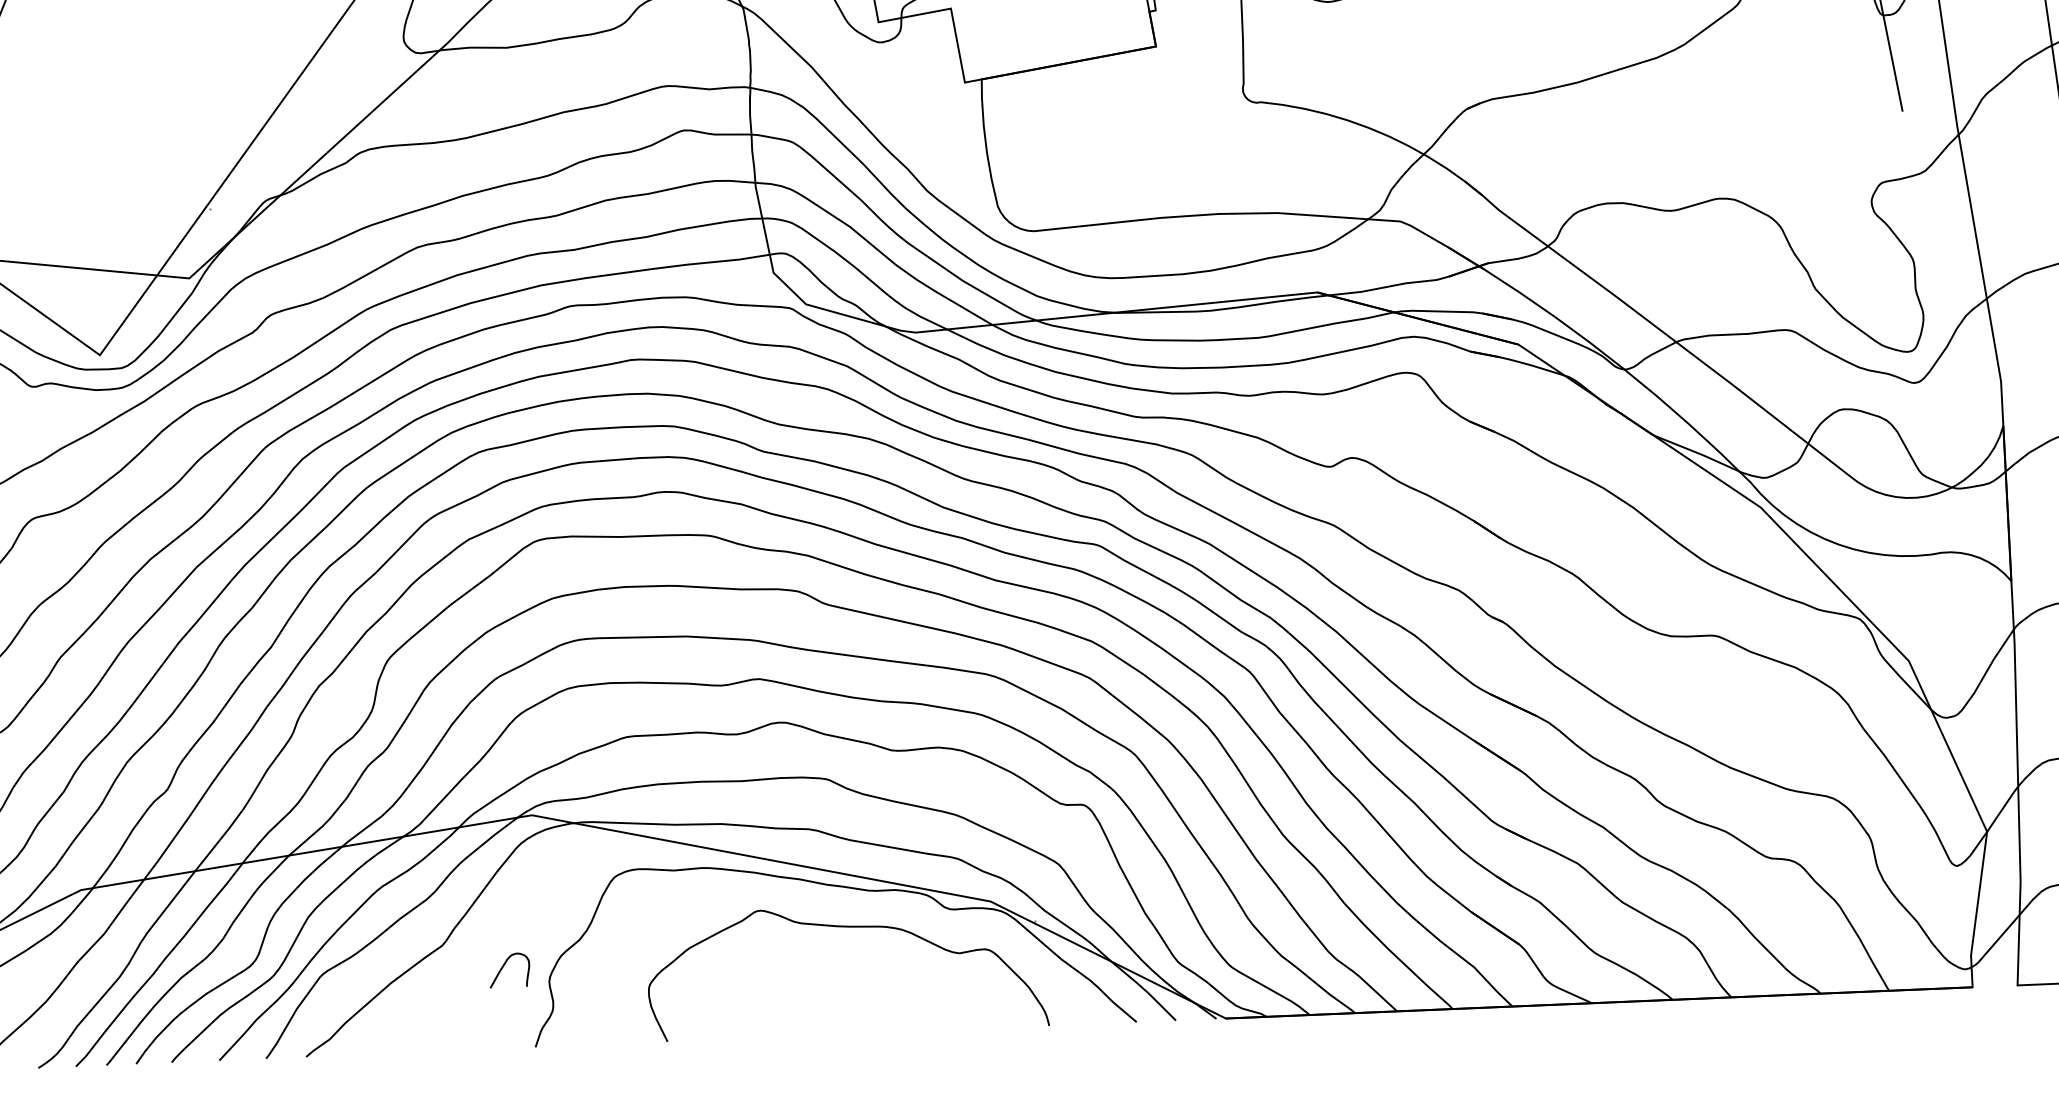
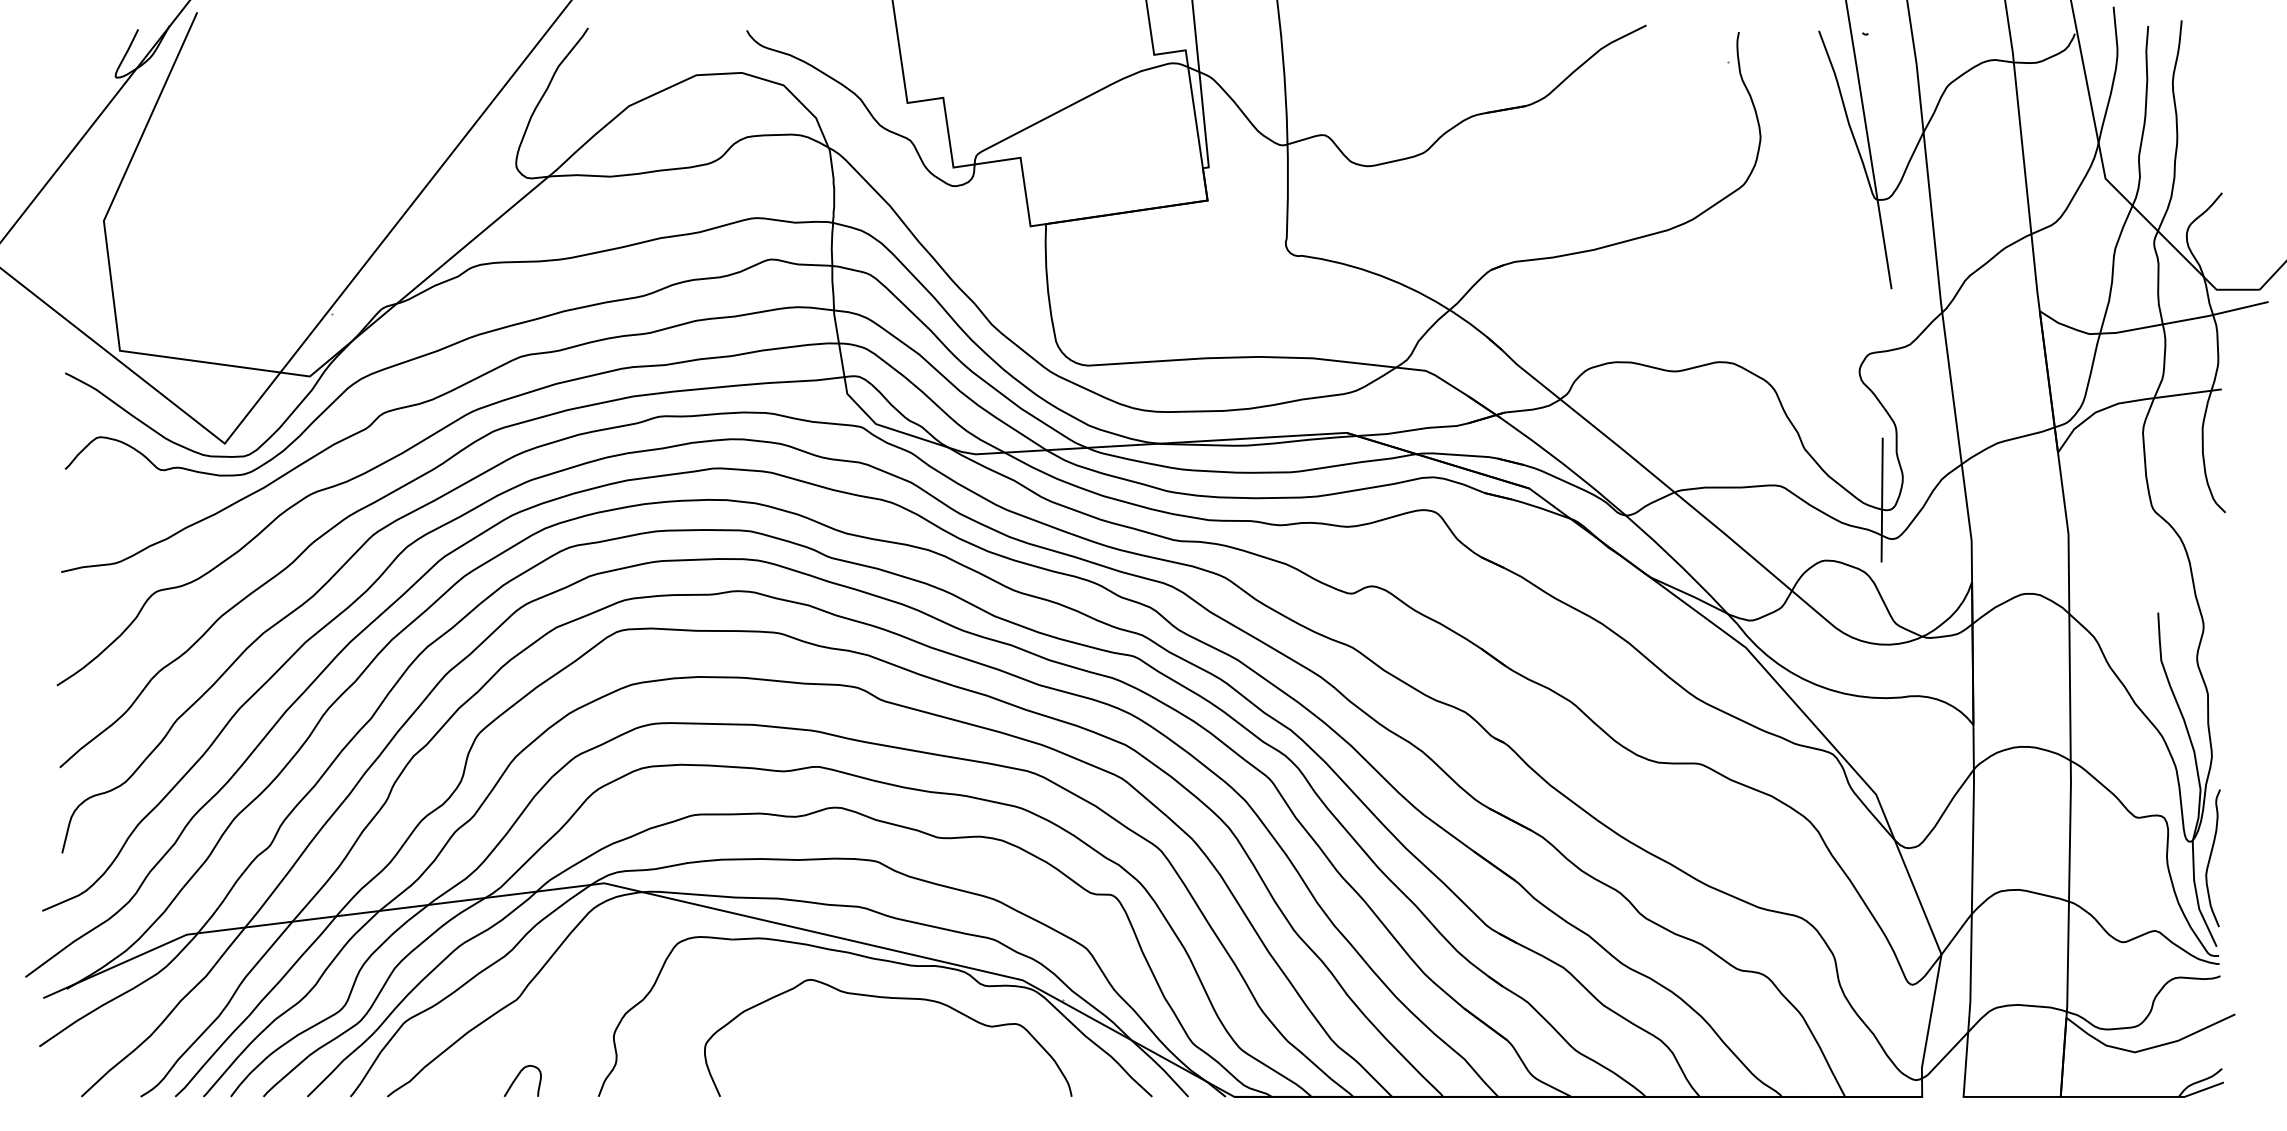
line: (1901, 340) -> (1881, 499), added
curve: (504, 965) -> (518, 1076), moved

